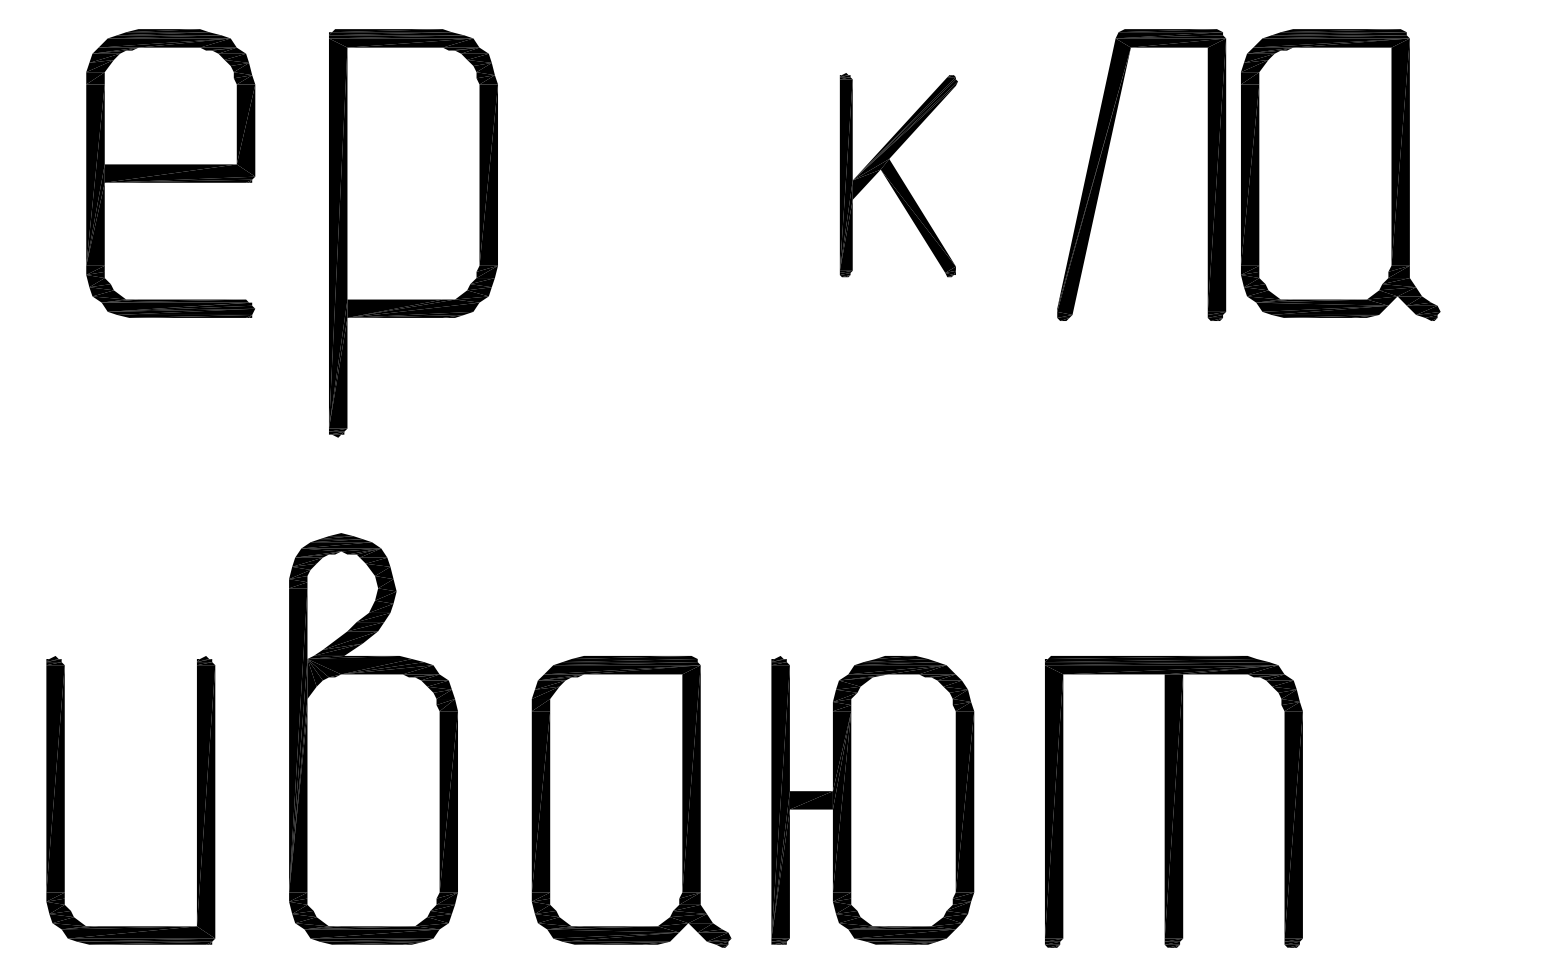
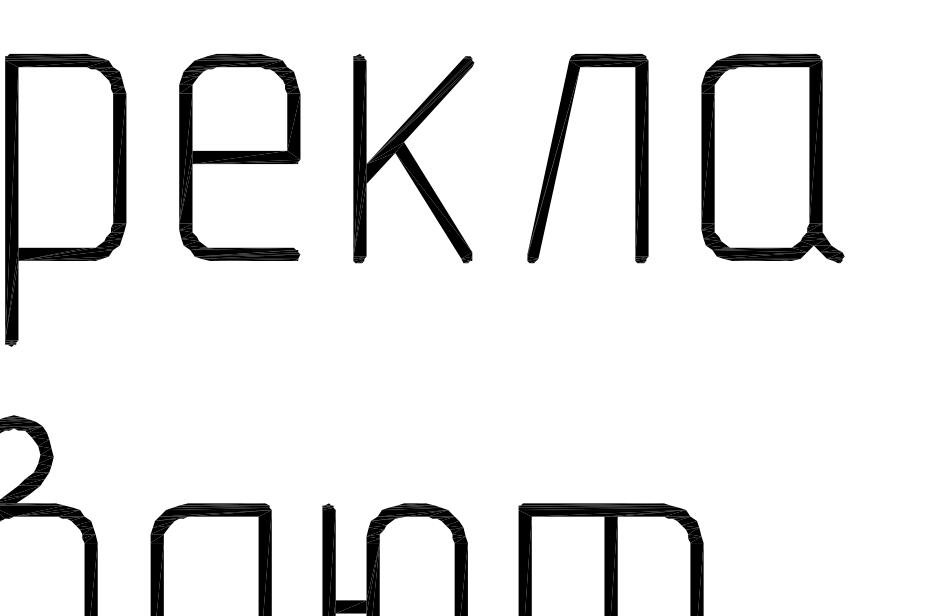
part: (655, 173) -> (239, 157), added
part: (898, 174) -> (413, 158), size x1.43
part: (1340, 174) -> (772, 158), moved

